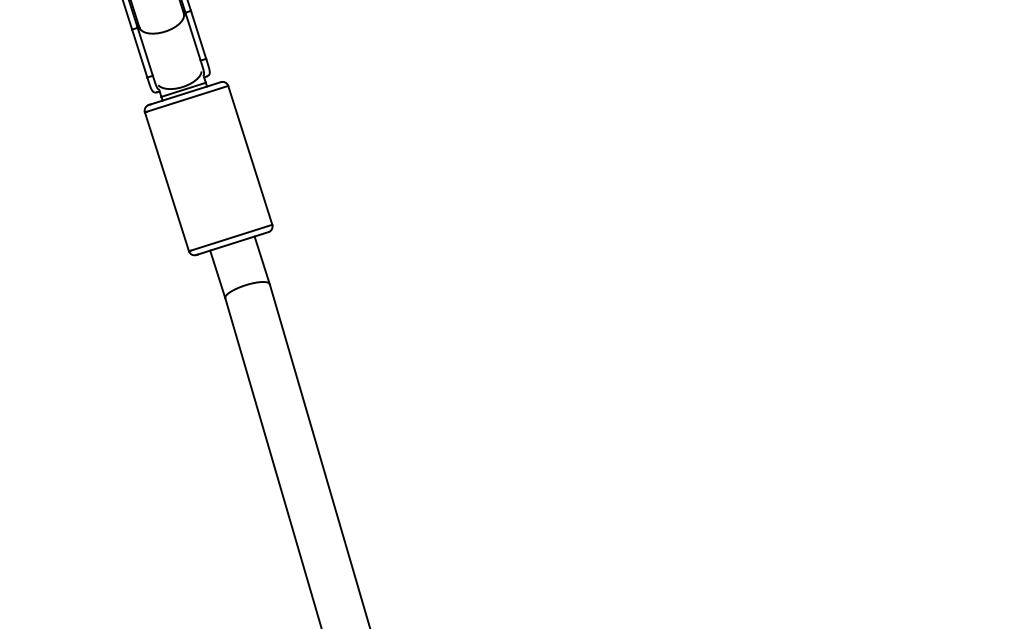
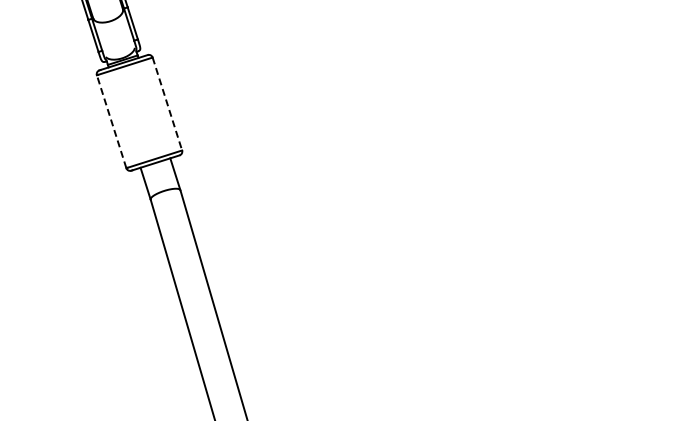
line: (250, 156) -> (167, 104), solid -> dashed
line: (166, 181) -> (111, 121), solid -> dashed

